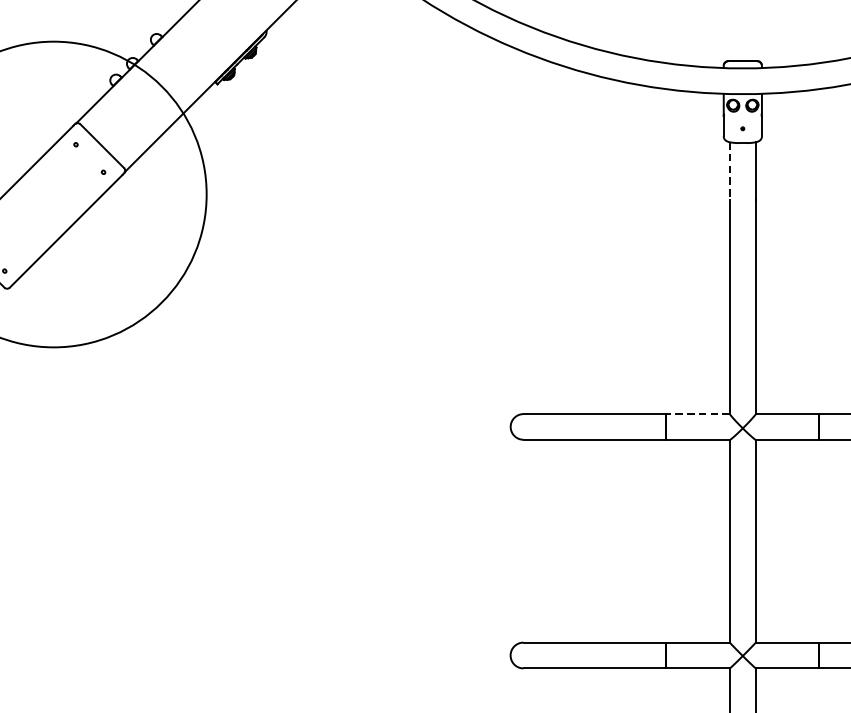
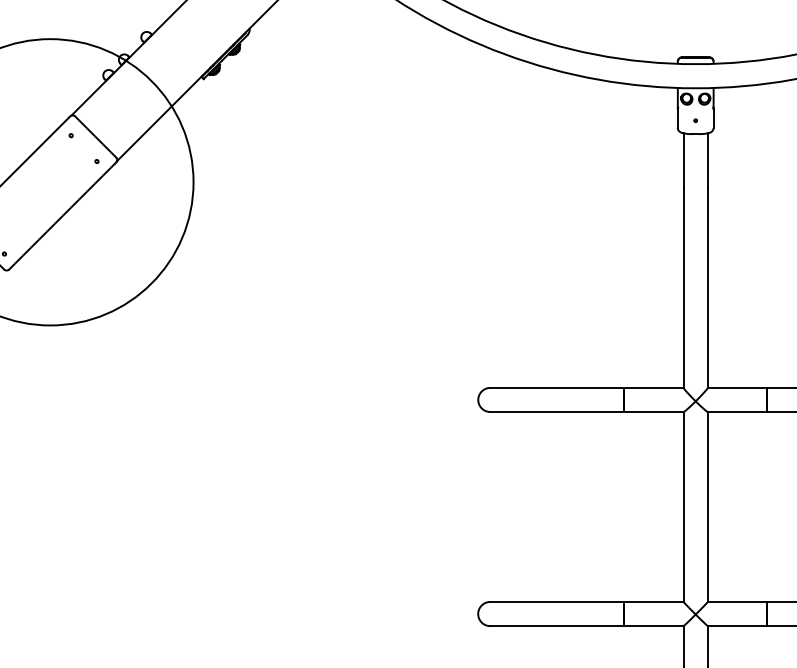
line: (729, 172) -> (683, 161), dashed -> solid
line: (697, 413) -> (653, 387), dashed -> solid

